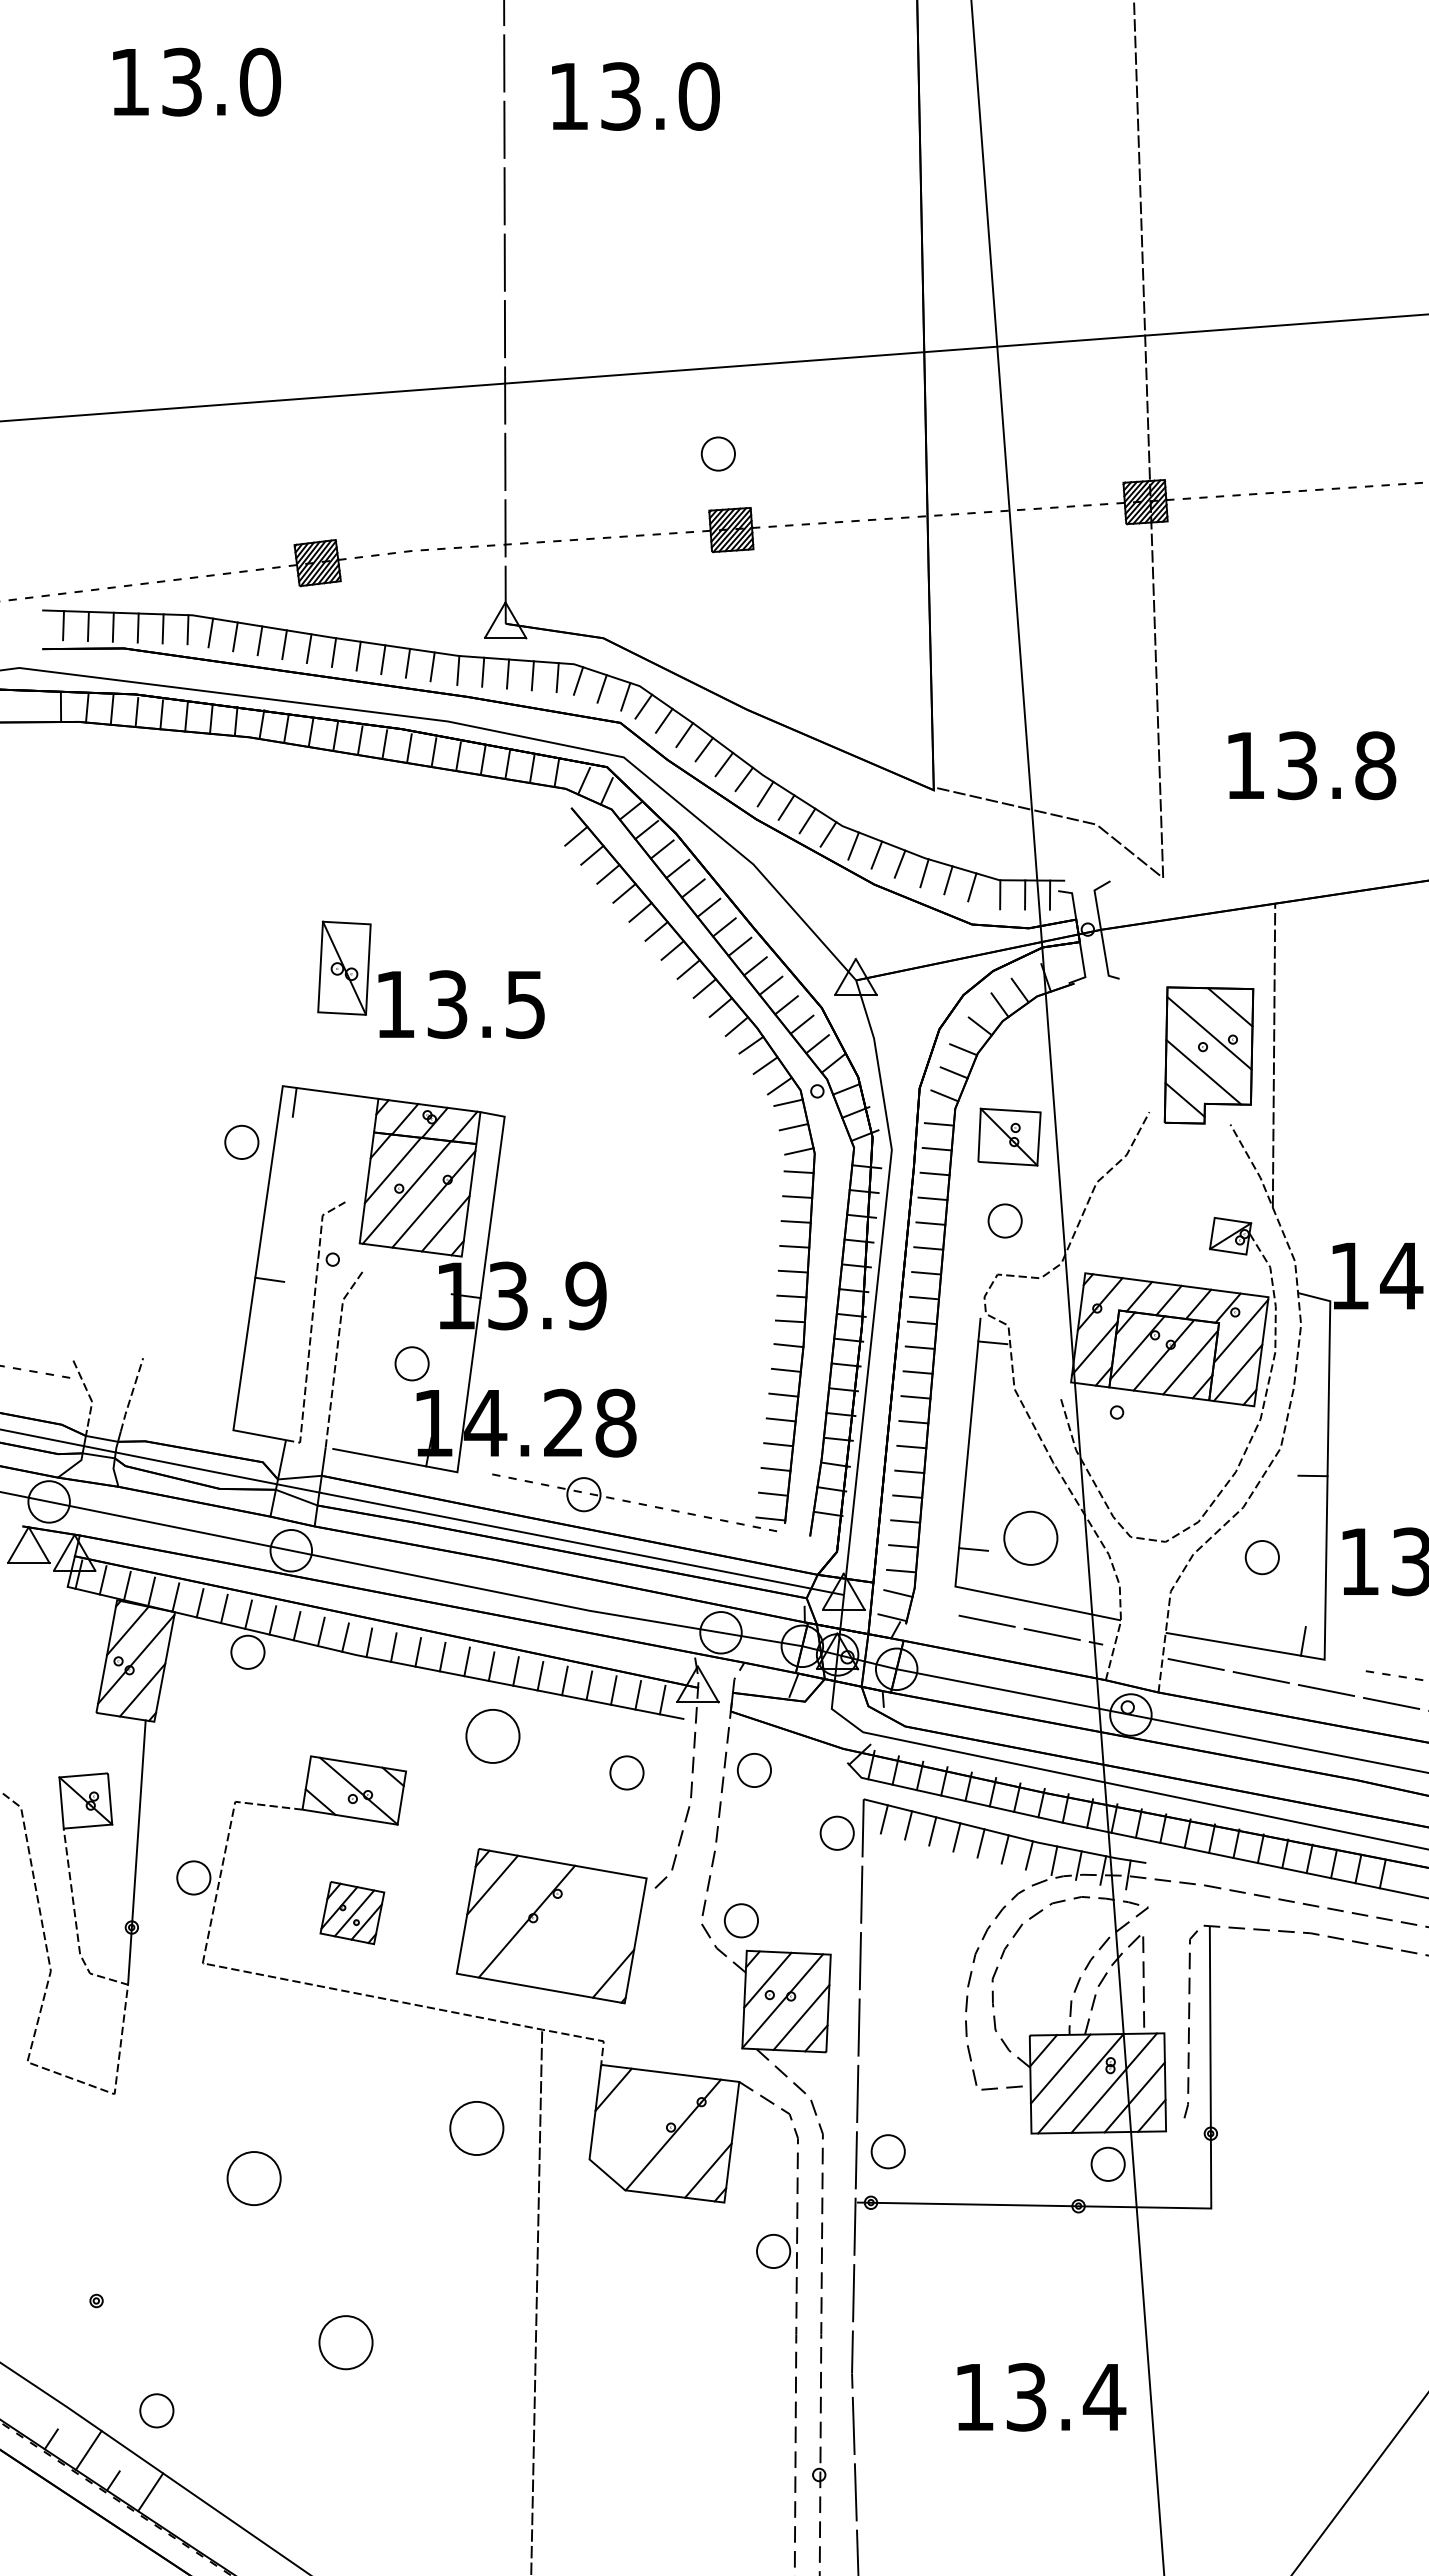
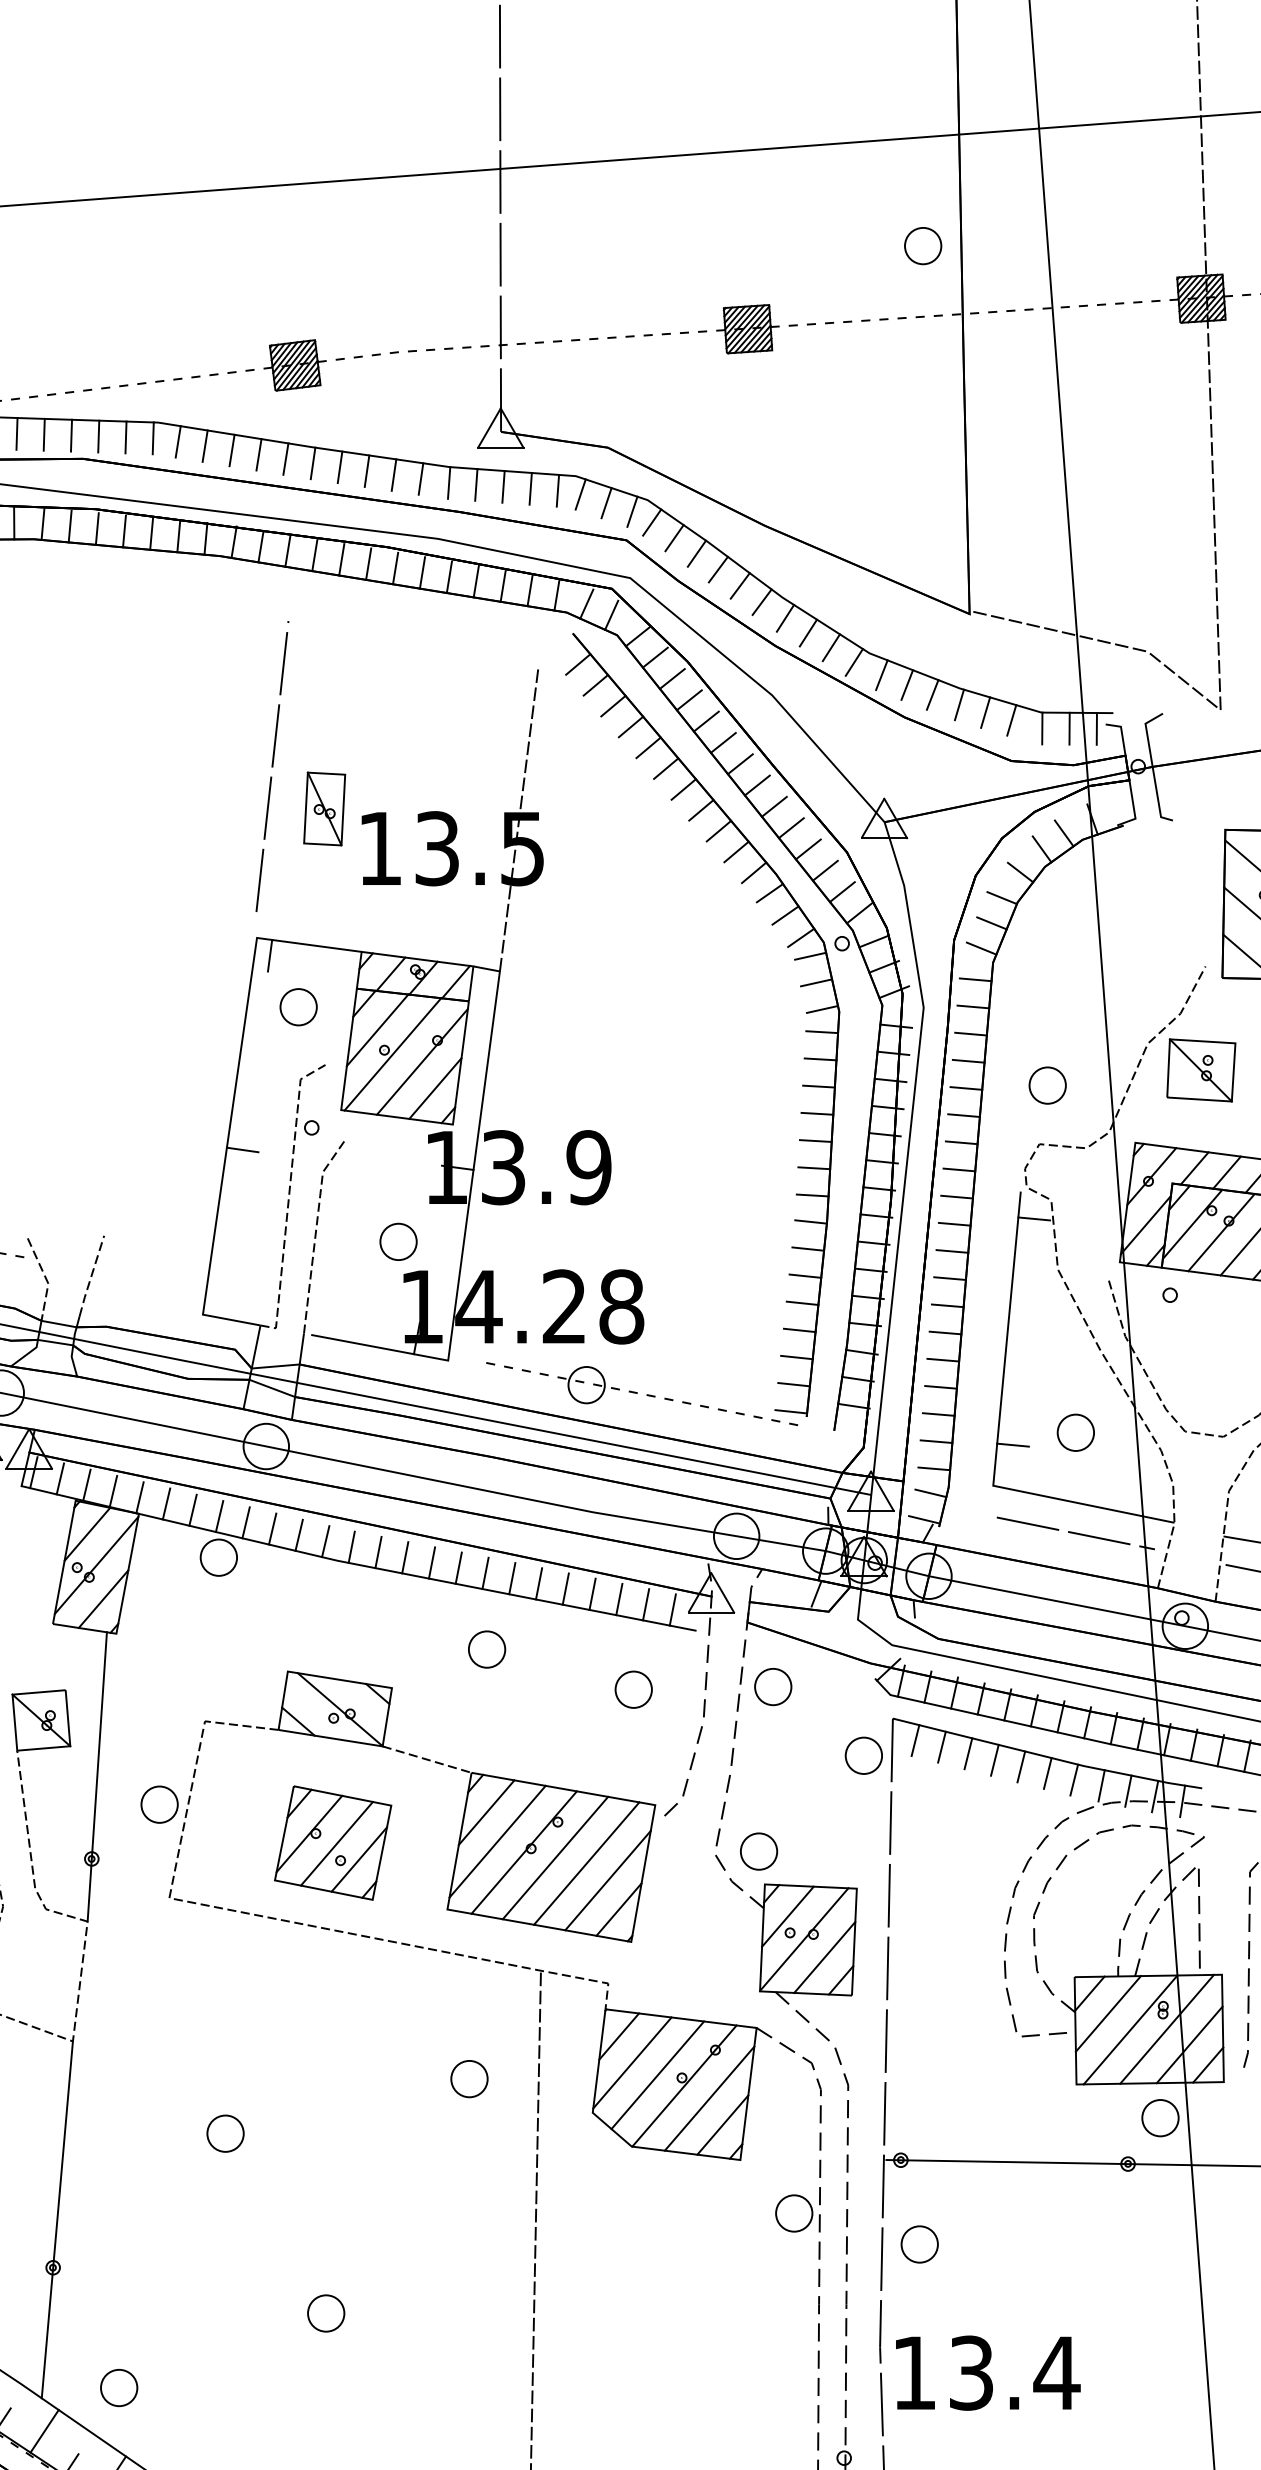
part: (717, 453) -> (922, 245), moved
line: (296, 929) -> (272, 766), added
part: (344, 968) -> (324, 809), size x0.71
line: (521, 977) -> (518, 819), added
part: (1009, 1136) -> (1201, 1069), moved
part: (241, 1141) -> (298, 1006), moved
part: (1030, 1537) -> (1075, 1432), size x0.62
part: (492, 1735) -> (486, 1648), size x0.62
line: (437, 1836) -> (426, 1759), added
line: (502, 1911) -> (497, 1841), added
part: (352, 1912) -> (333, 1842), size x1.67
line: (555, 1926) -> (555, 1857), added
line: (583, 1931) -> (586, 1863), added
line: (603, 1946) -> (608, 1879), added
line: (625, 2113) -> (632, 2062), added
line: (648, 2125) -> (657, 2075), added
part: (476, 2128) -> (469, 2078), size x0.62
line: (696, 2146) -> (709, 2098), added
part: (887, 2151) -> (918, 2244), moved
part: (253, 2178) -> (224, 2133), size x0.62
line: (100, 2257) -> (57, 2220), added
part: (345, 2342) -> (325, 2313), size x0.62
text: (1041, 2397) -> (987, 2373), moved

